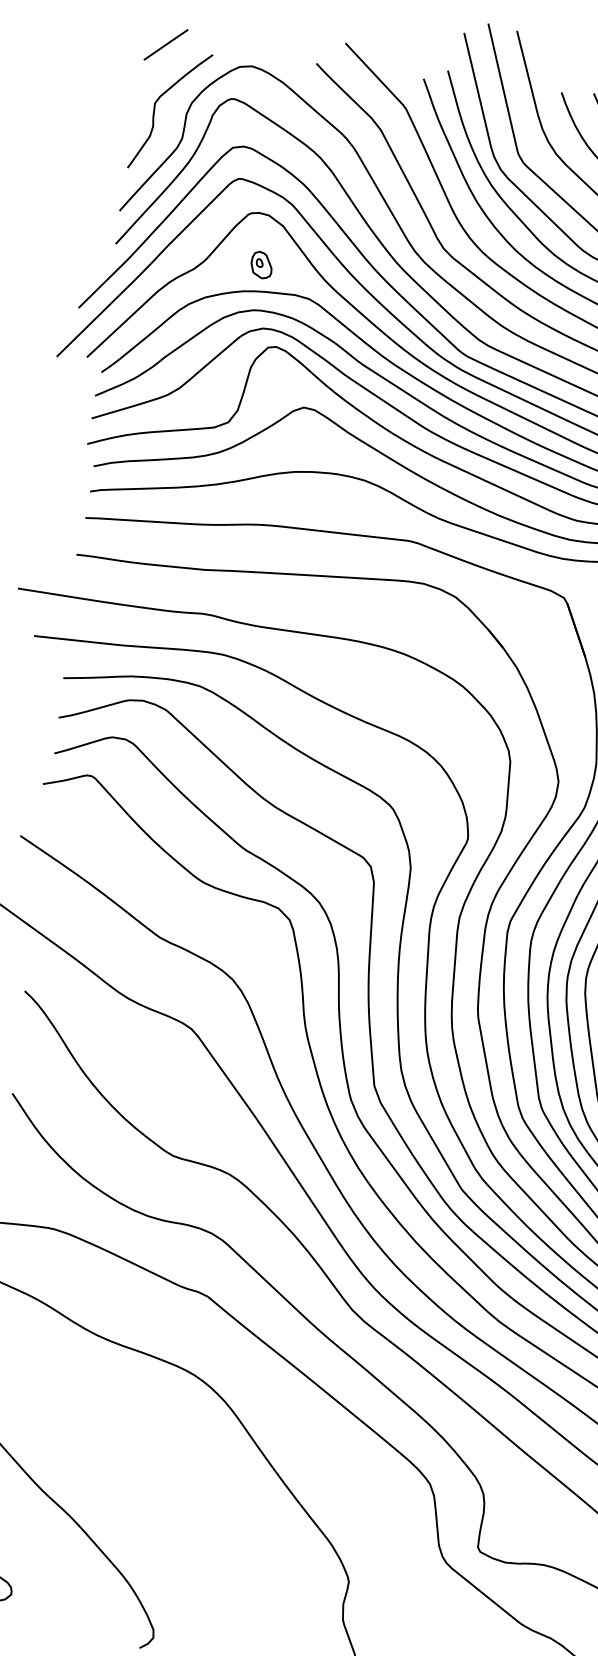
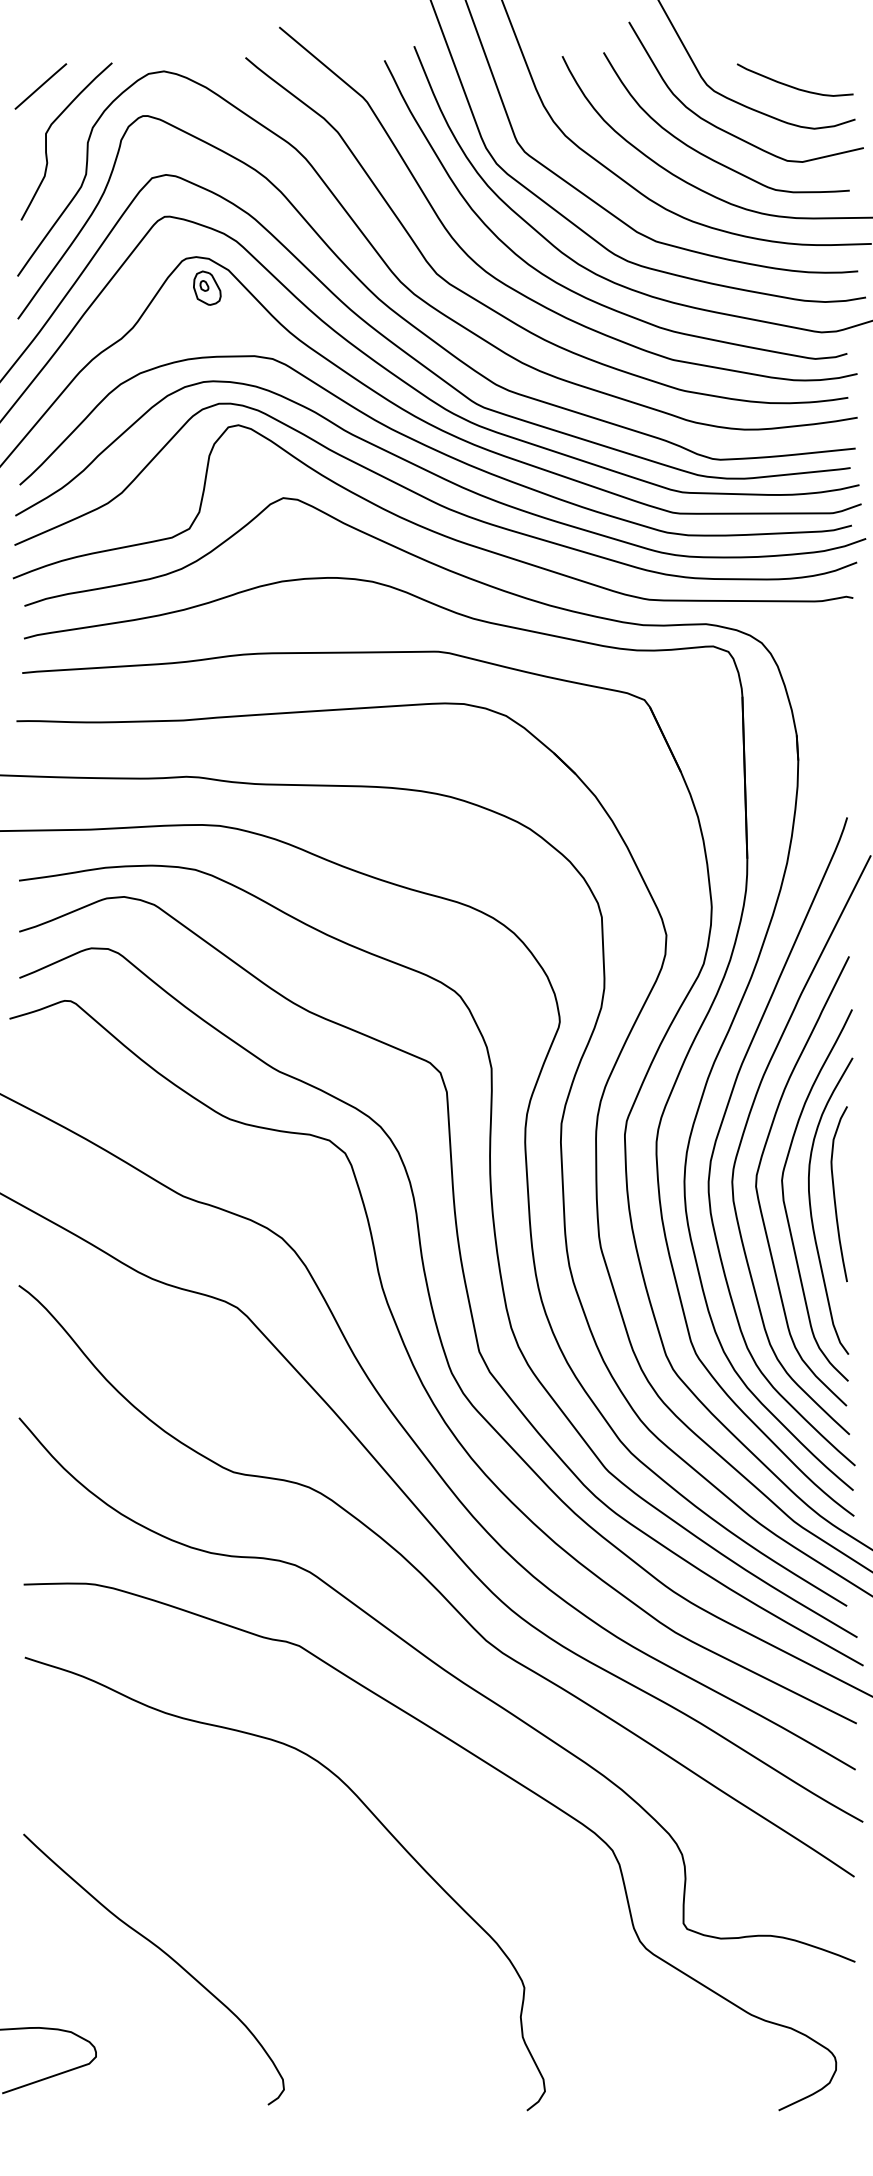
line: (165, 44) -> (40, 86), moved
part: (261, 264) -> (207, 287), moved

